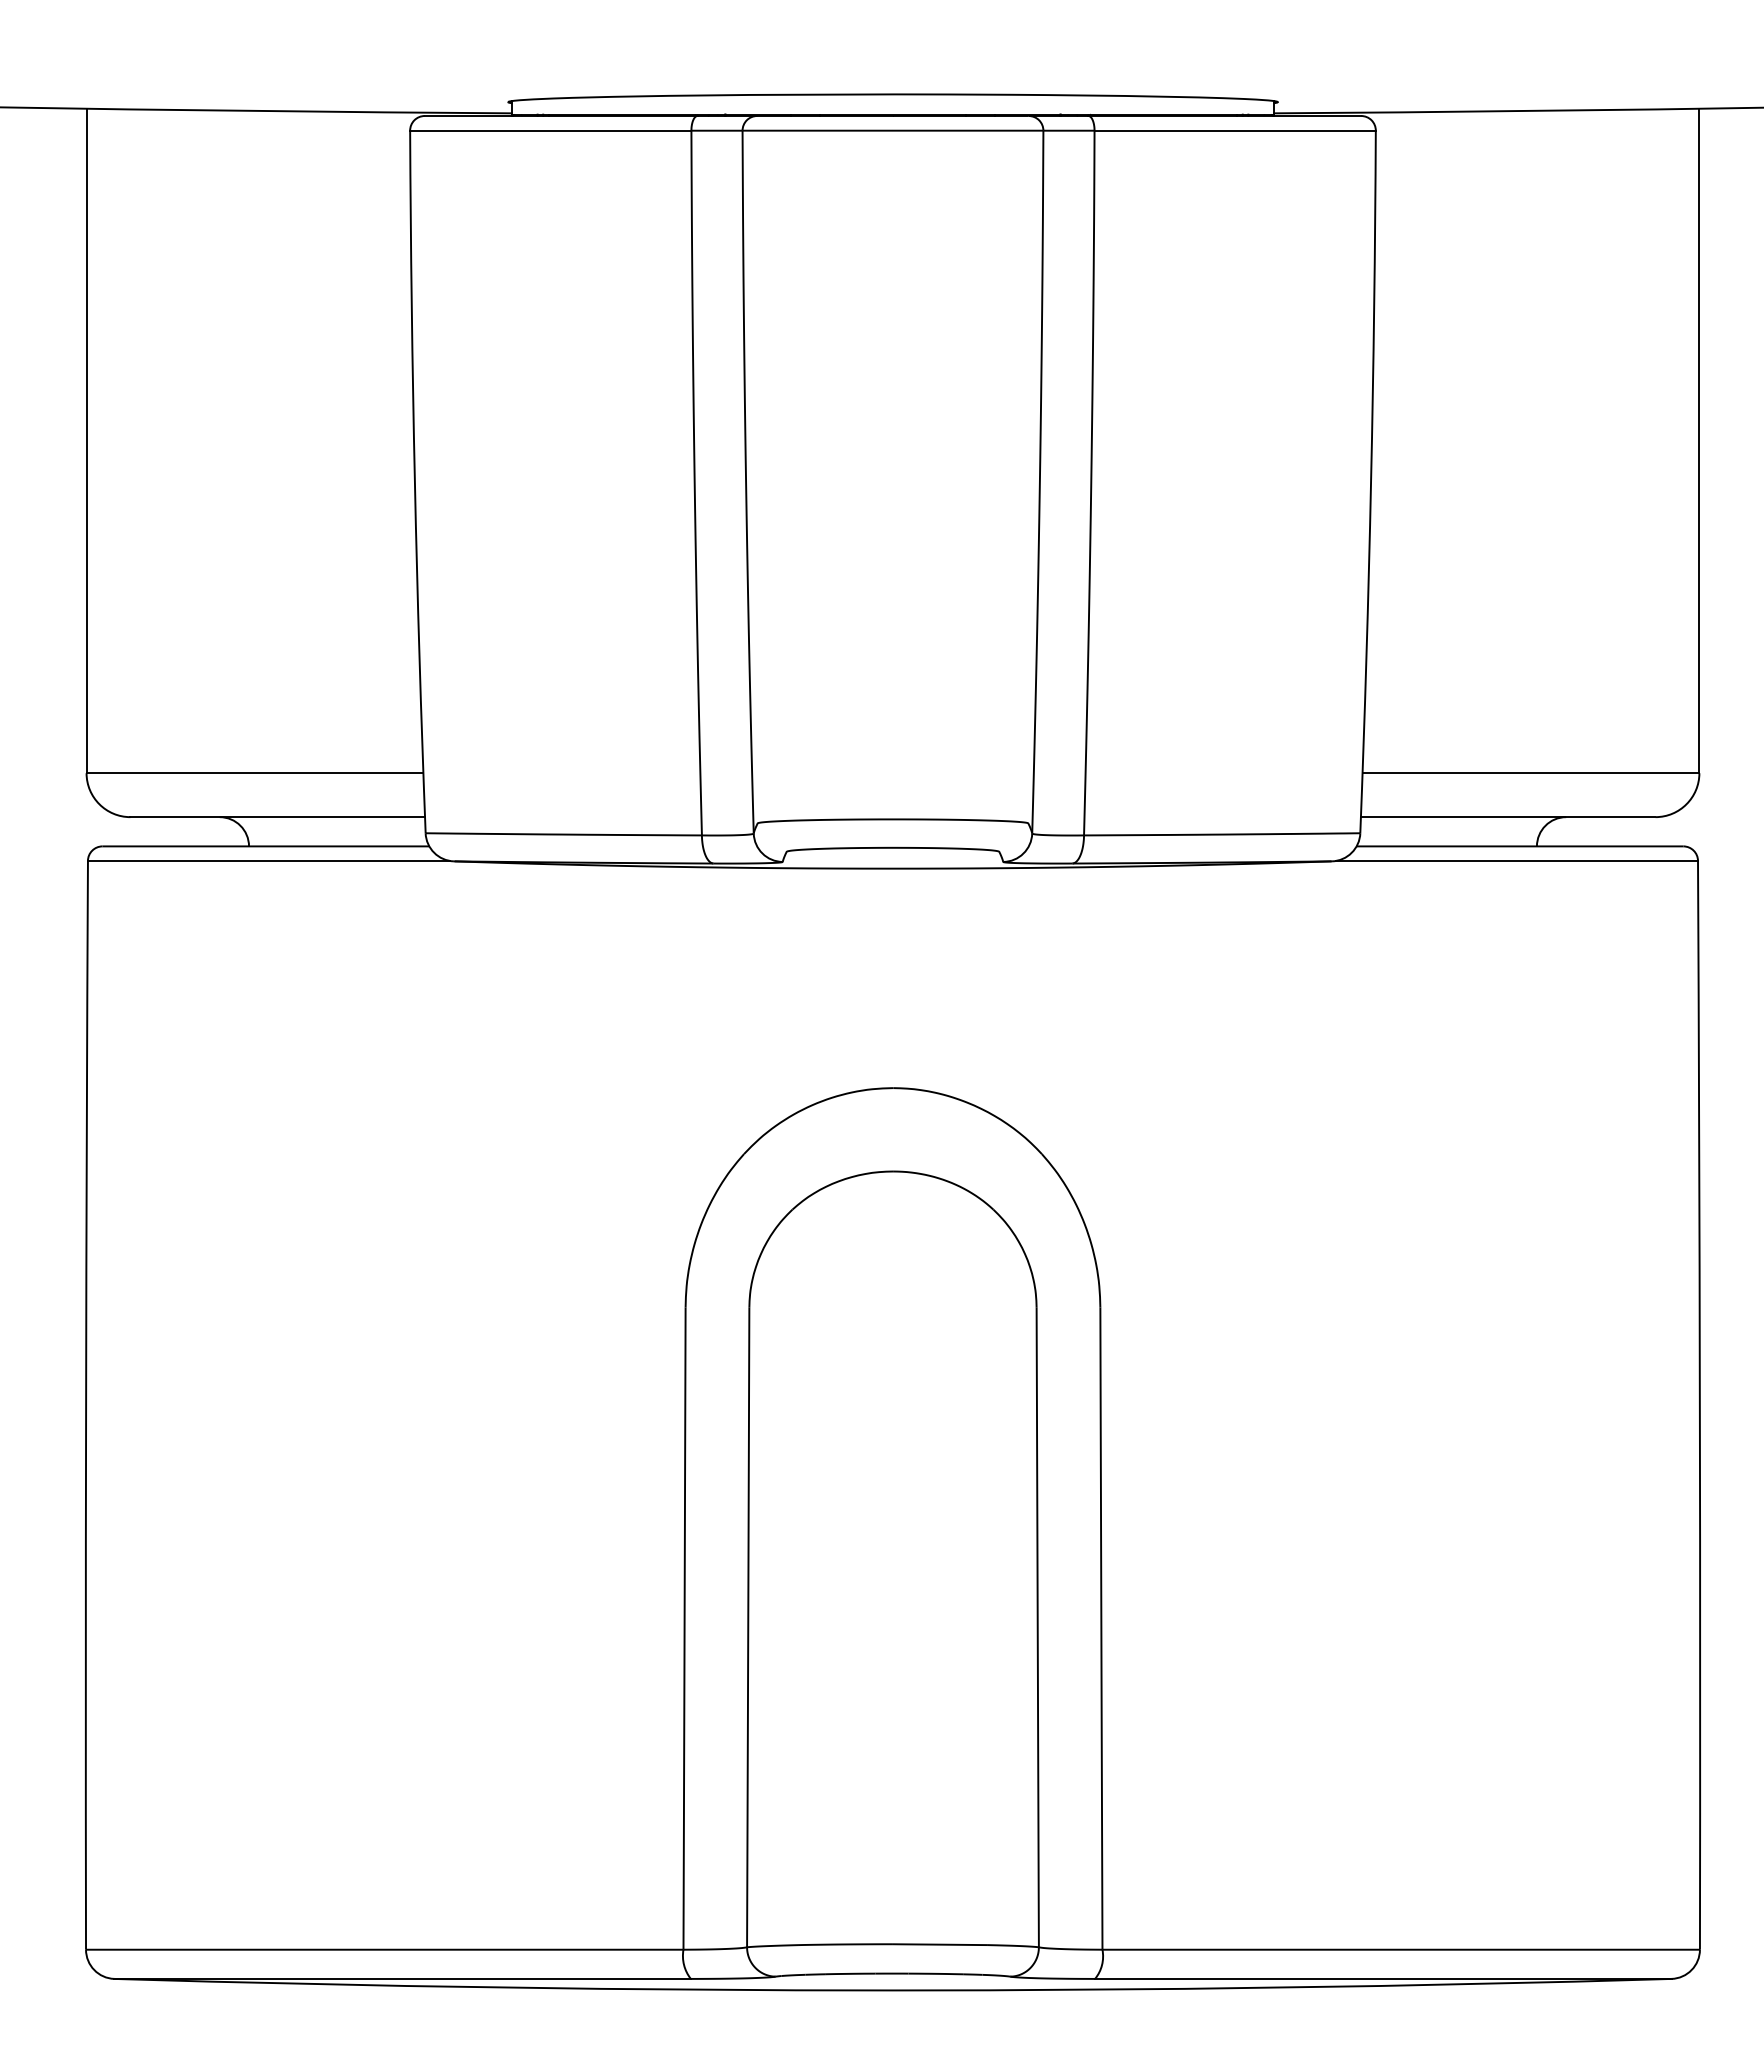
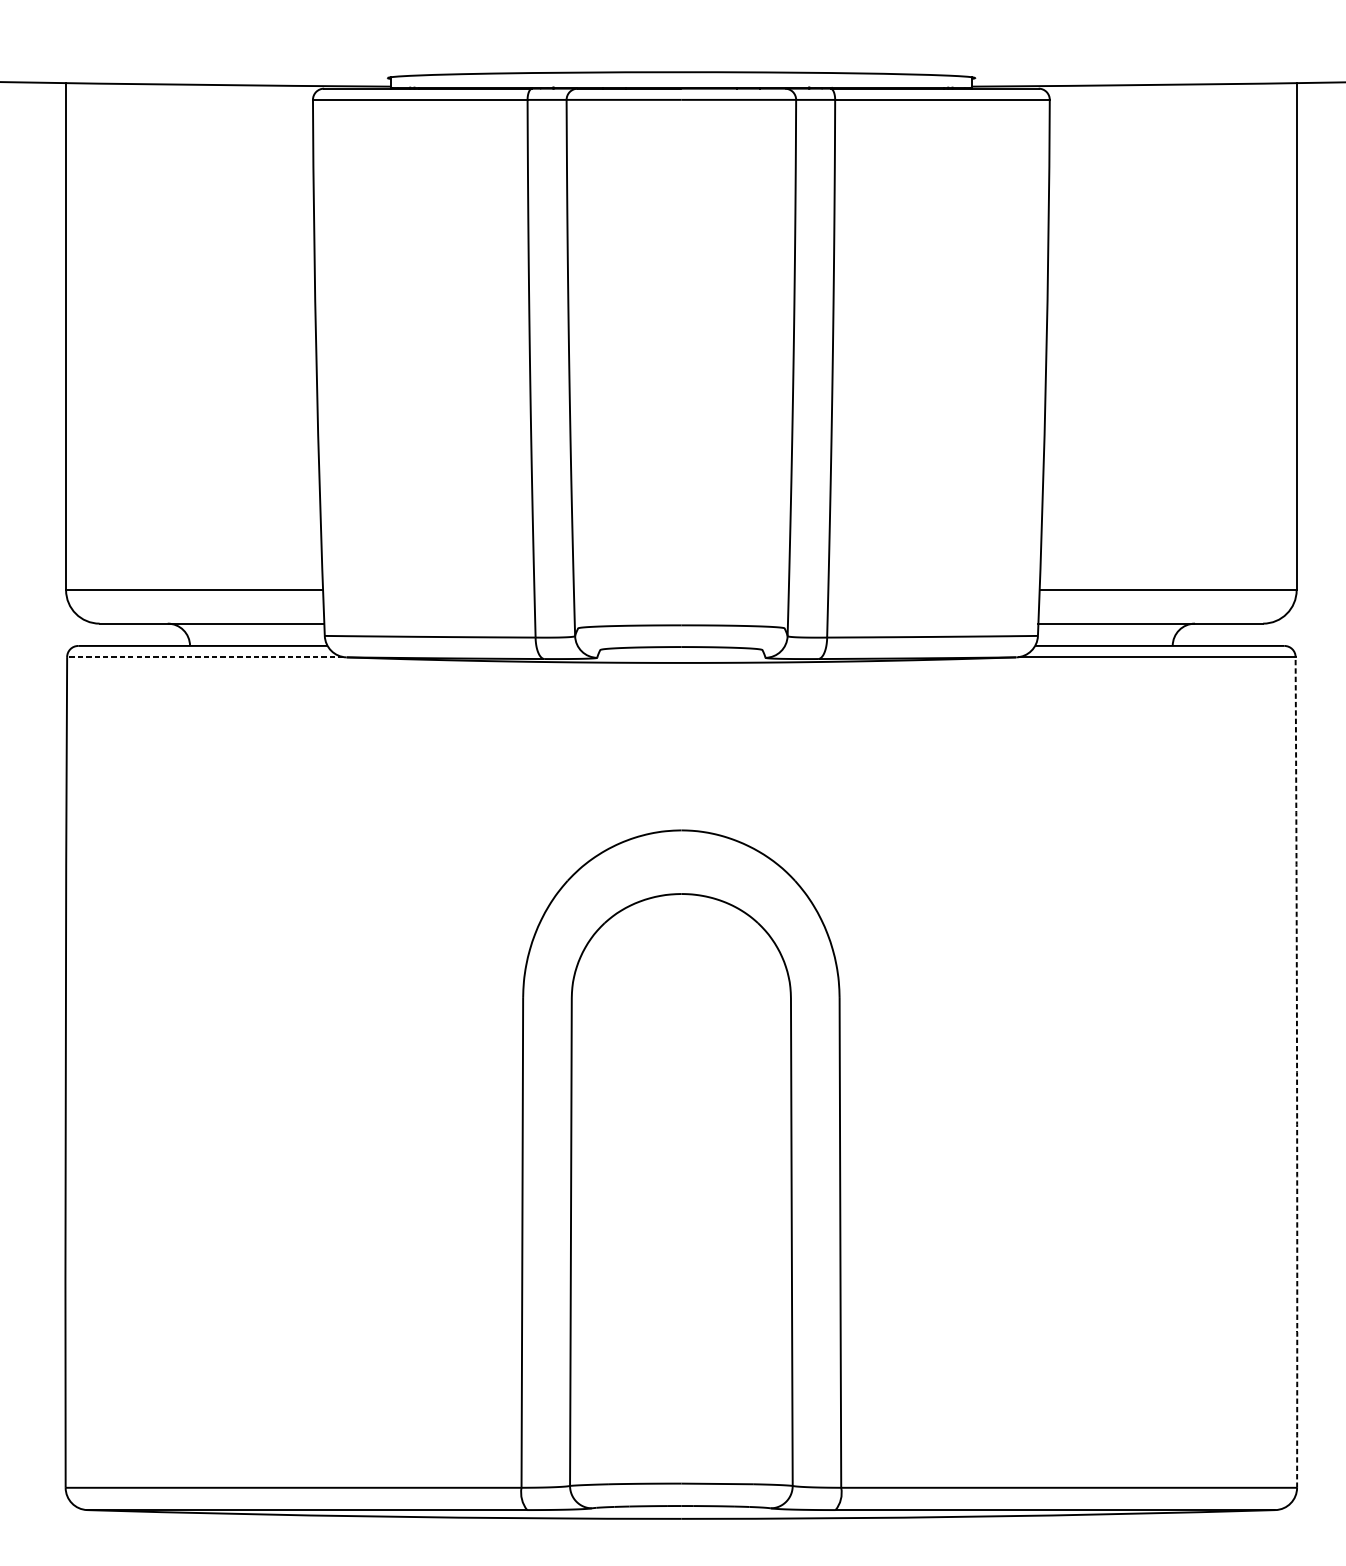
line: (268, 860) -> (204, 656), solid -> dashed
arc: (1699, 1405) -> (1296, 1072), solid -> dashed

